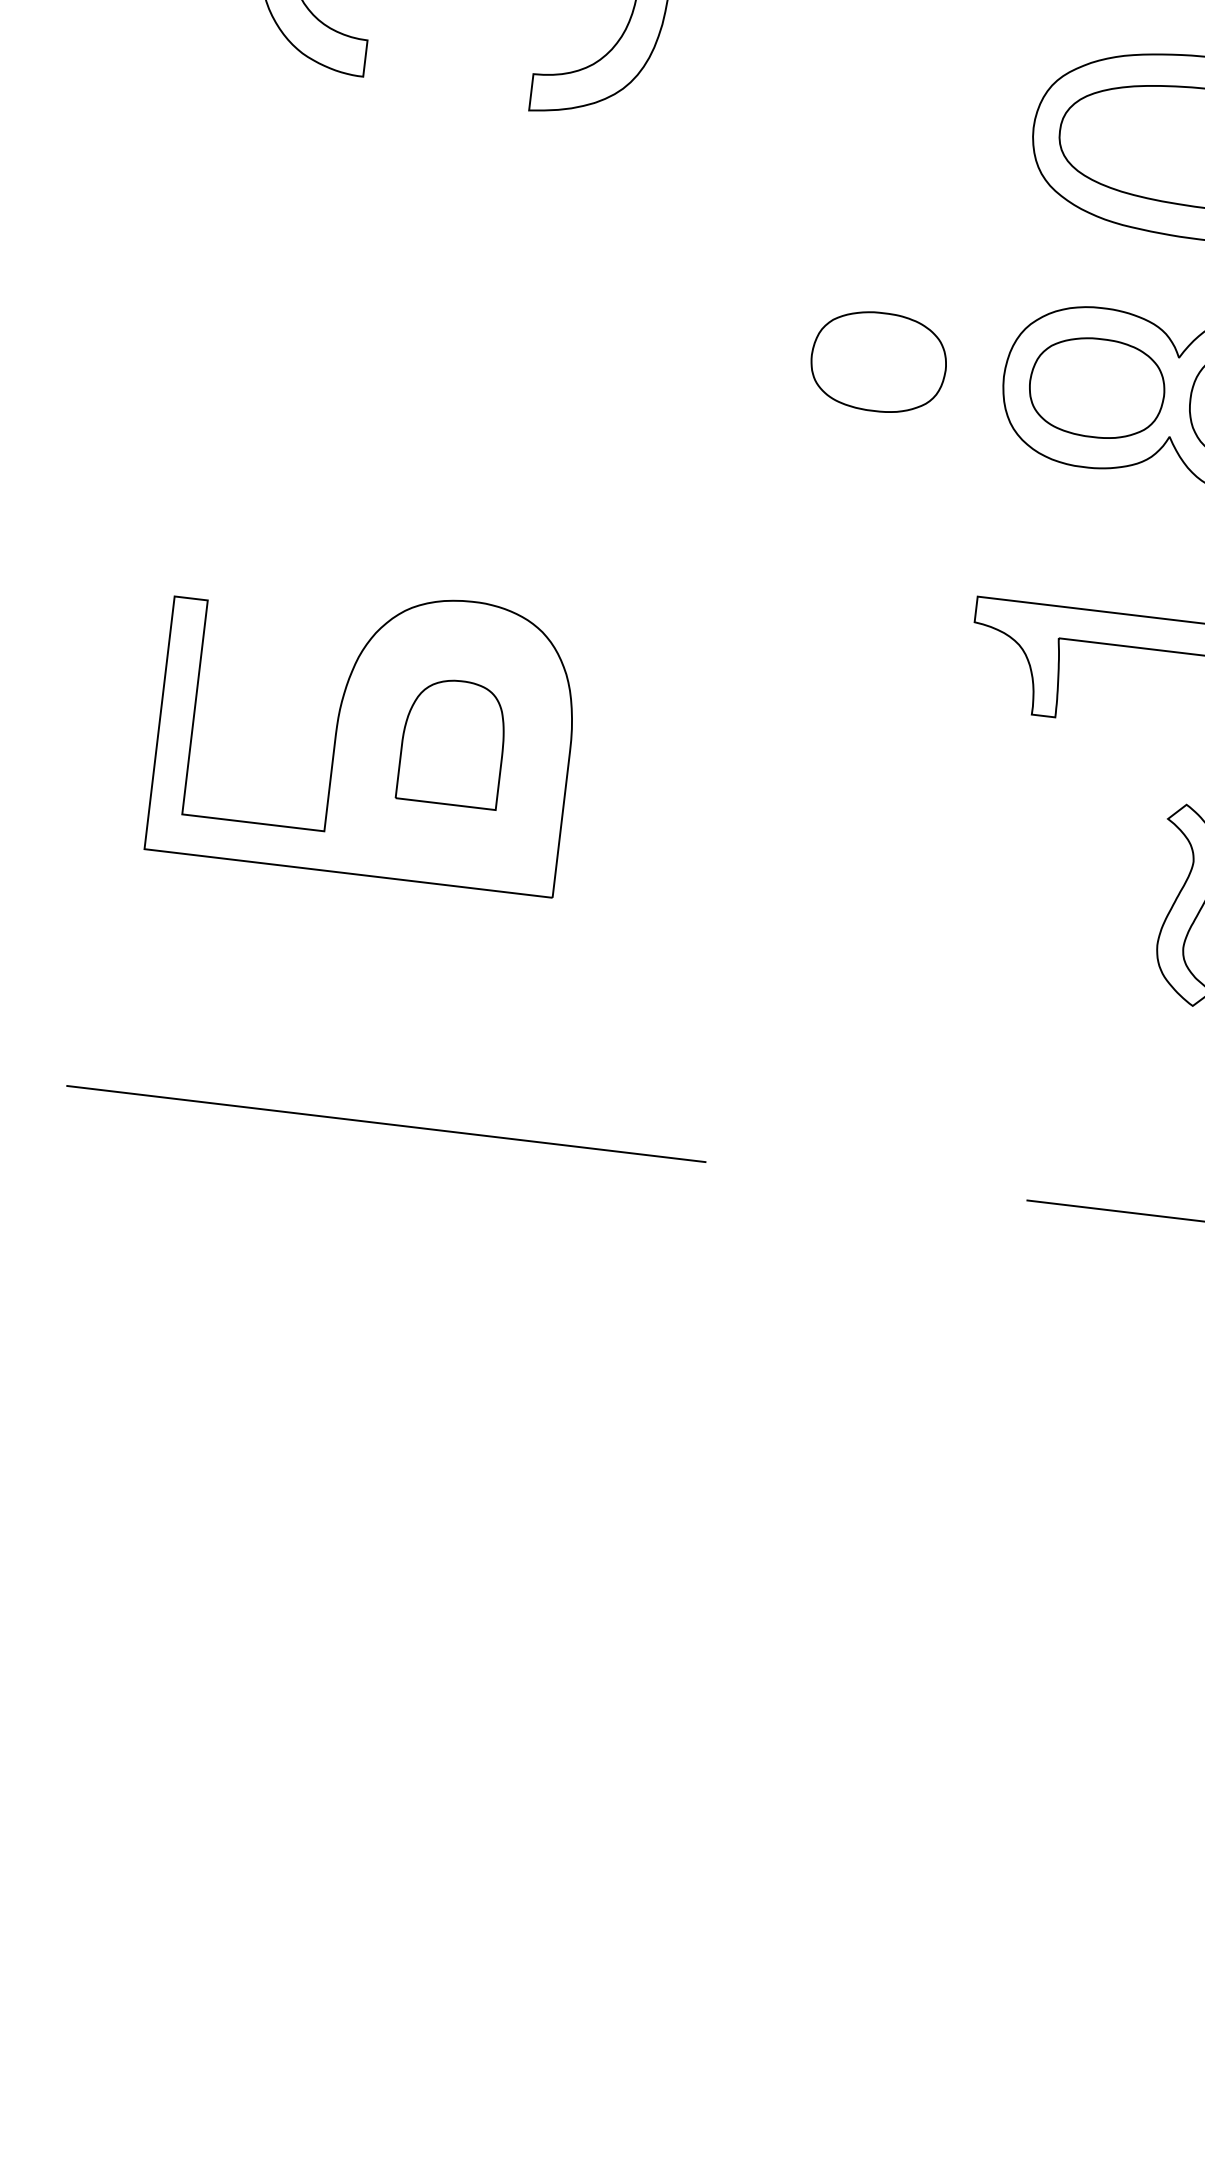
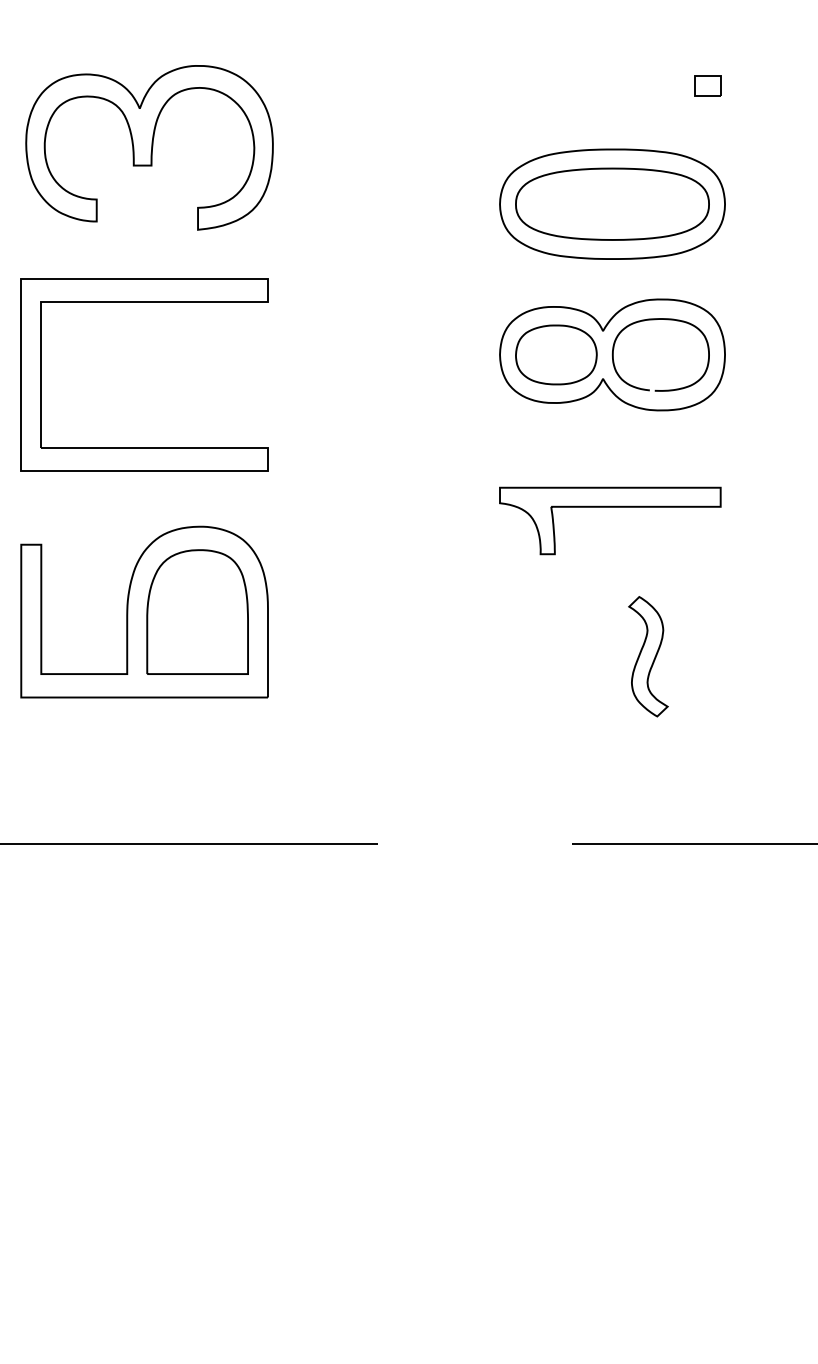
part: (426, 220) -> (144, 302), added
part: (879, 361) -> (424, 354), removed
part: (452, 741) -> (197, 611), size x1.67

